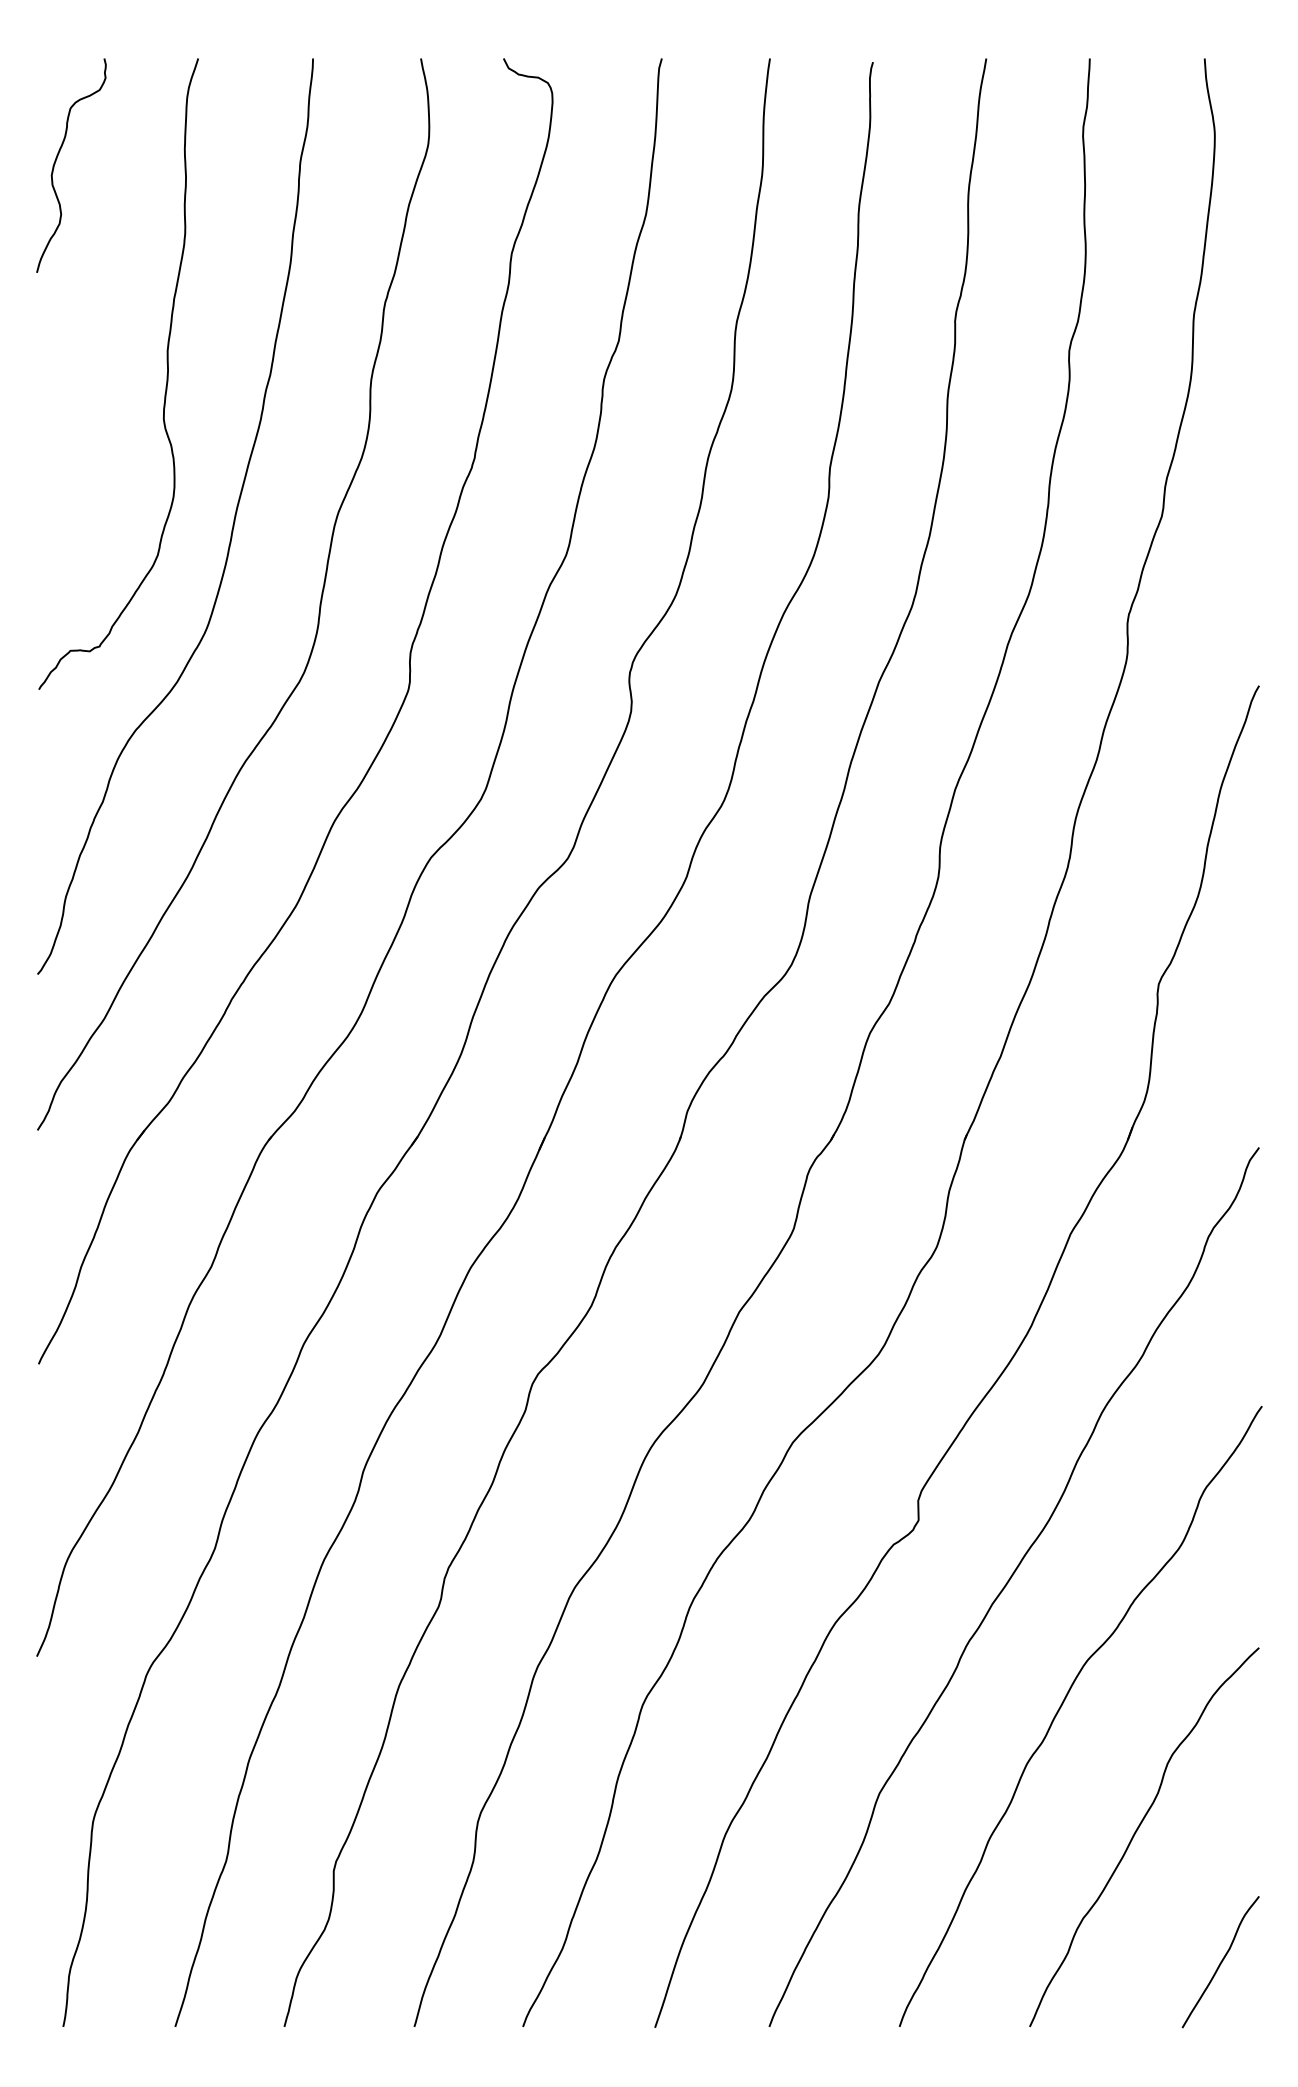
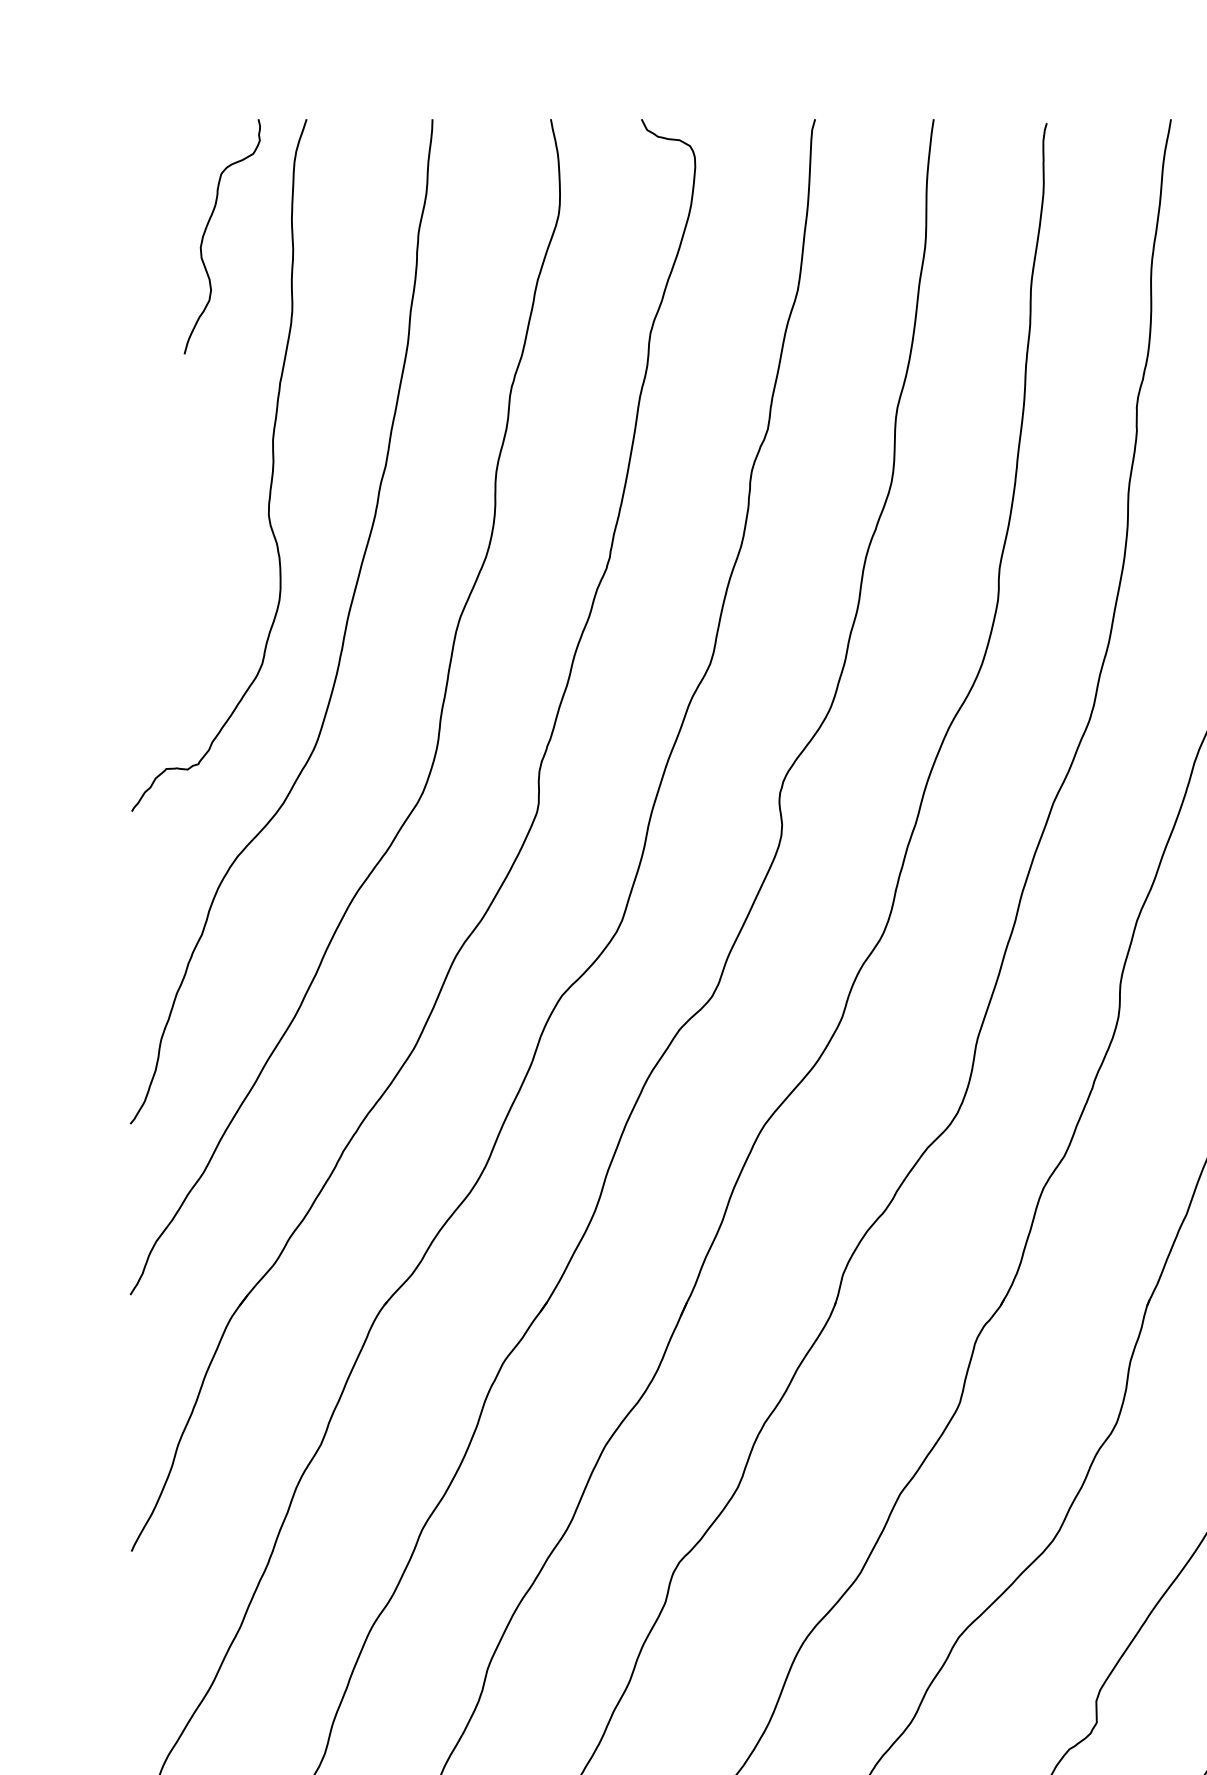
curve: (56, 161) -> (205, 232), moved

